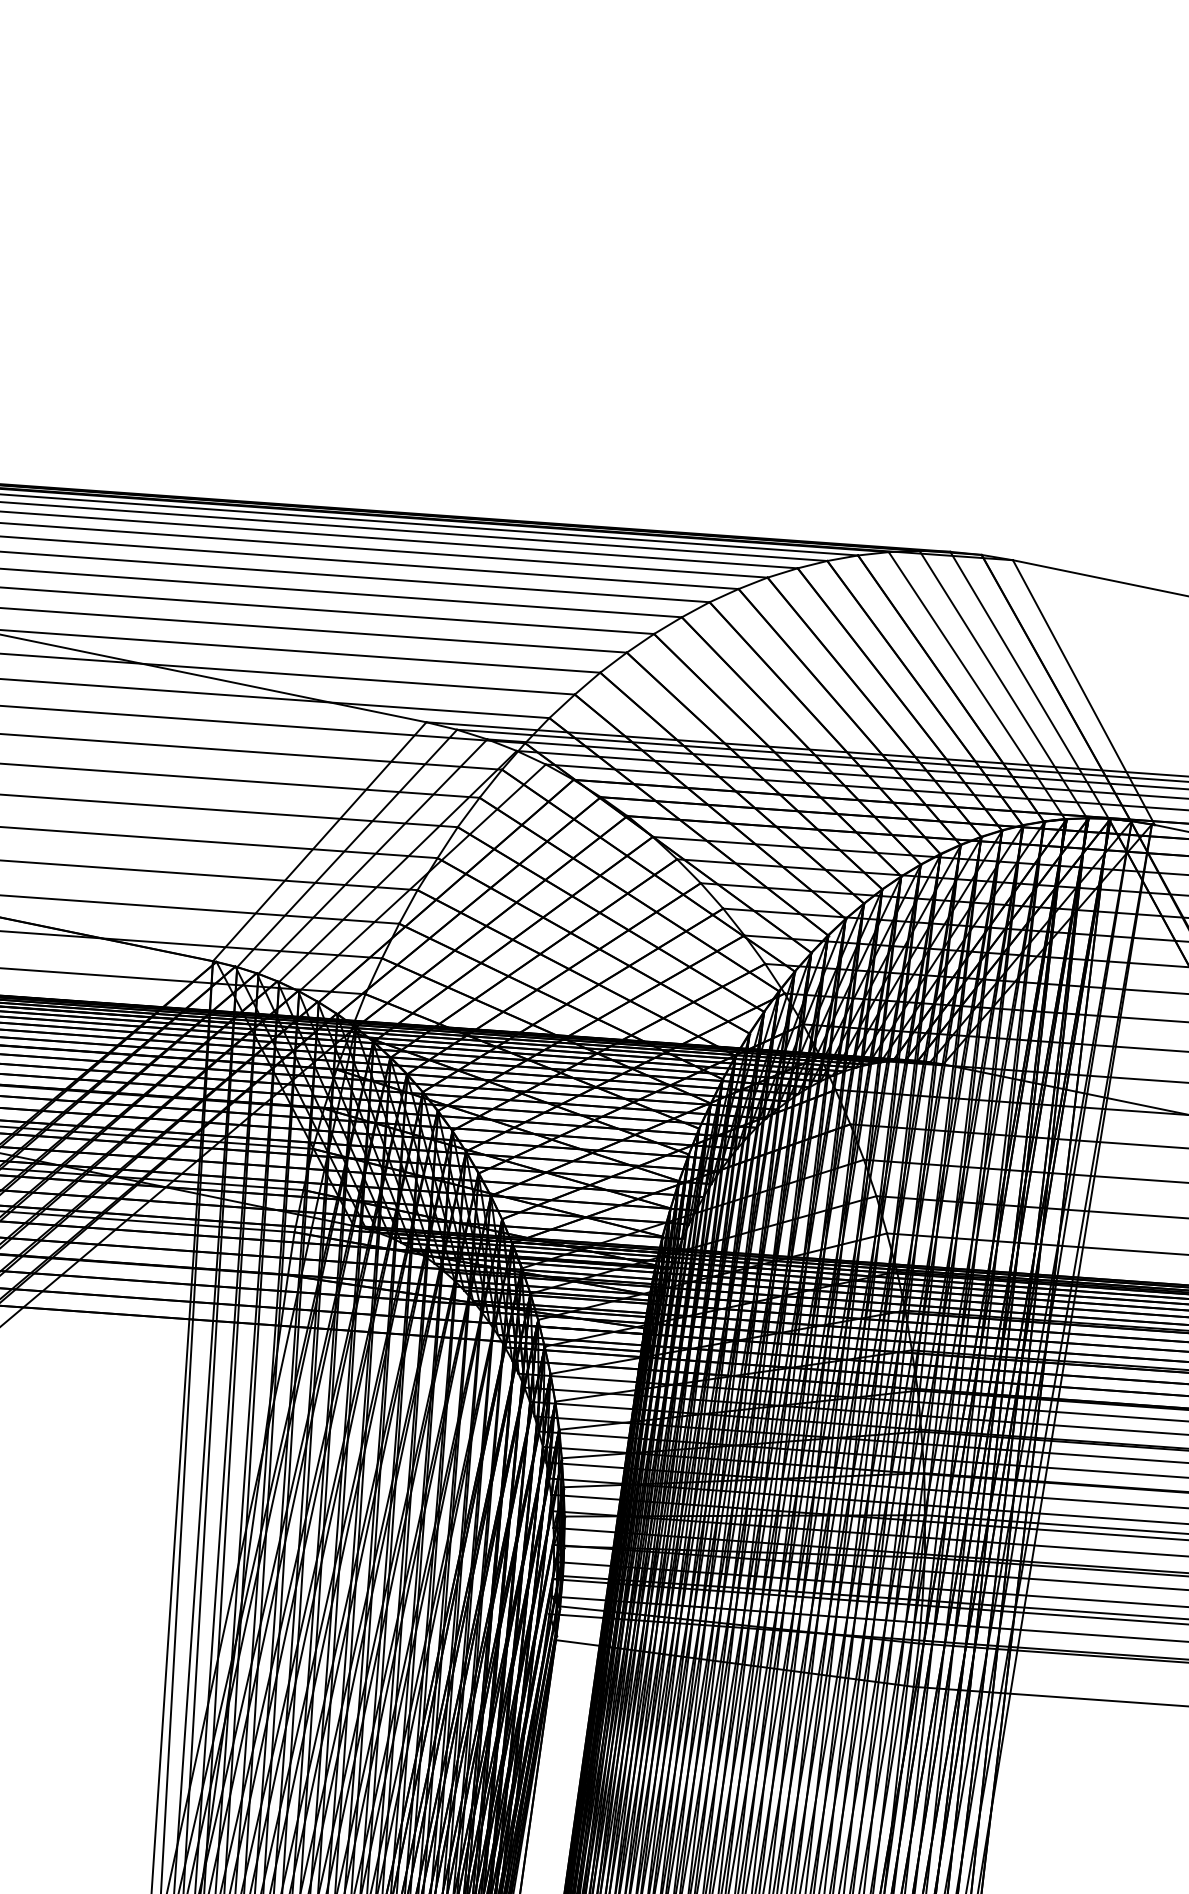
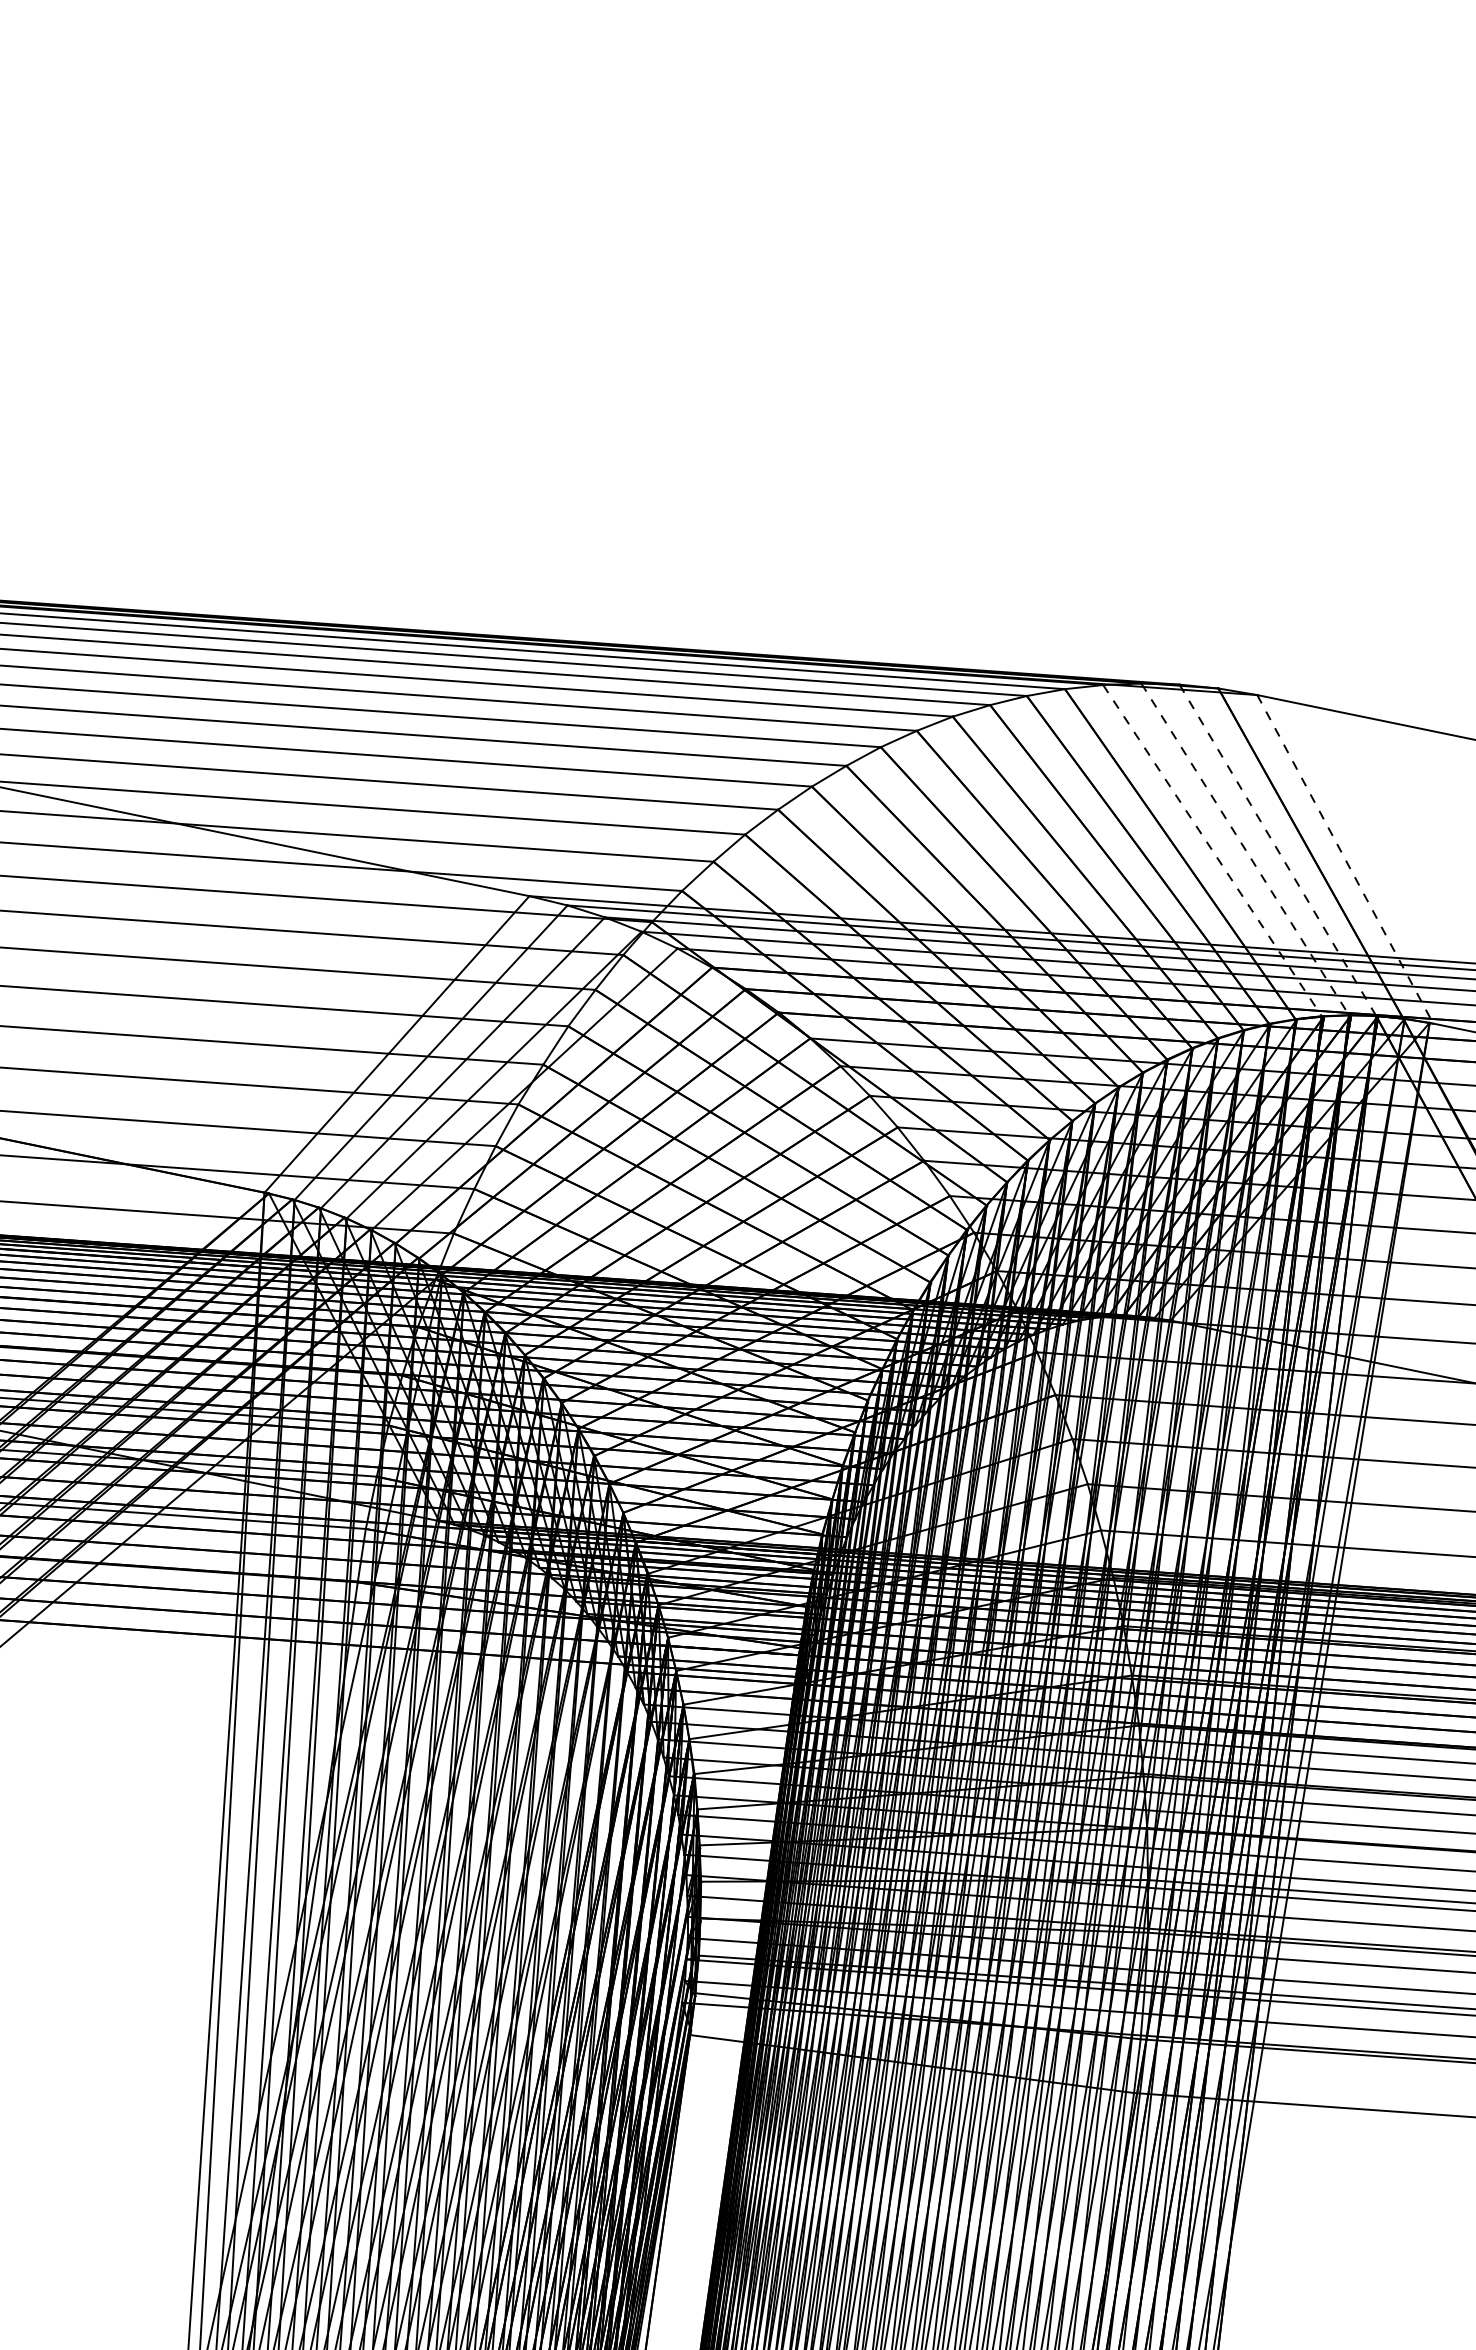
line: (1003, 684) -> (1245, 849), solid -> dashed
line: (1029, 685) -> (1277, 850), solid -> dashed
line: (976, 686) -> (1212, 851), solid -> dashed
line: (1084, 692) -> (1345, 859), solid -> dashed

